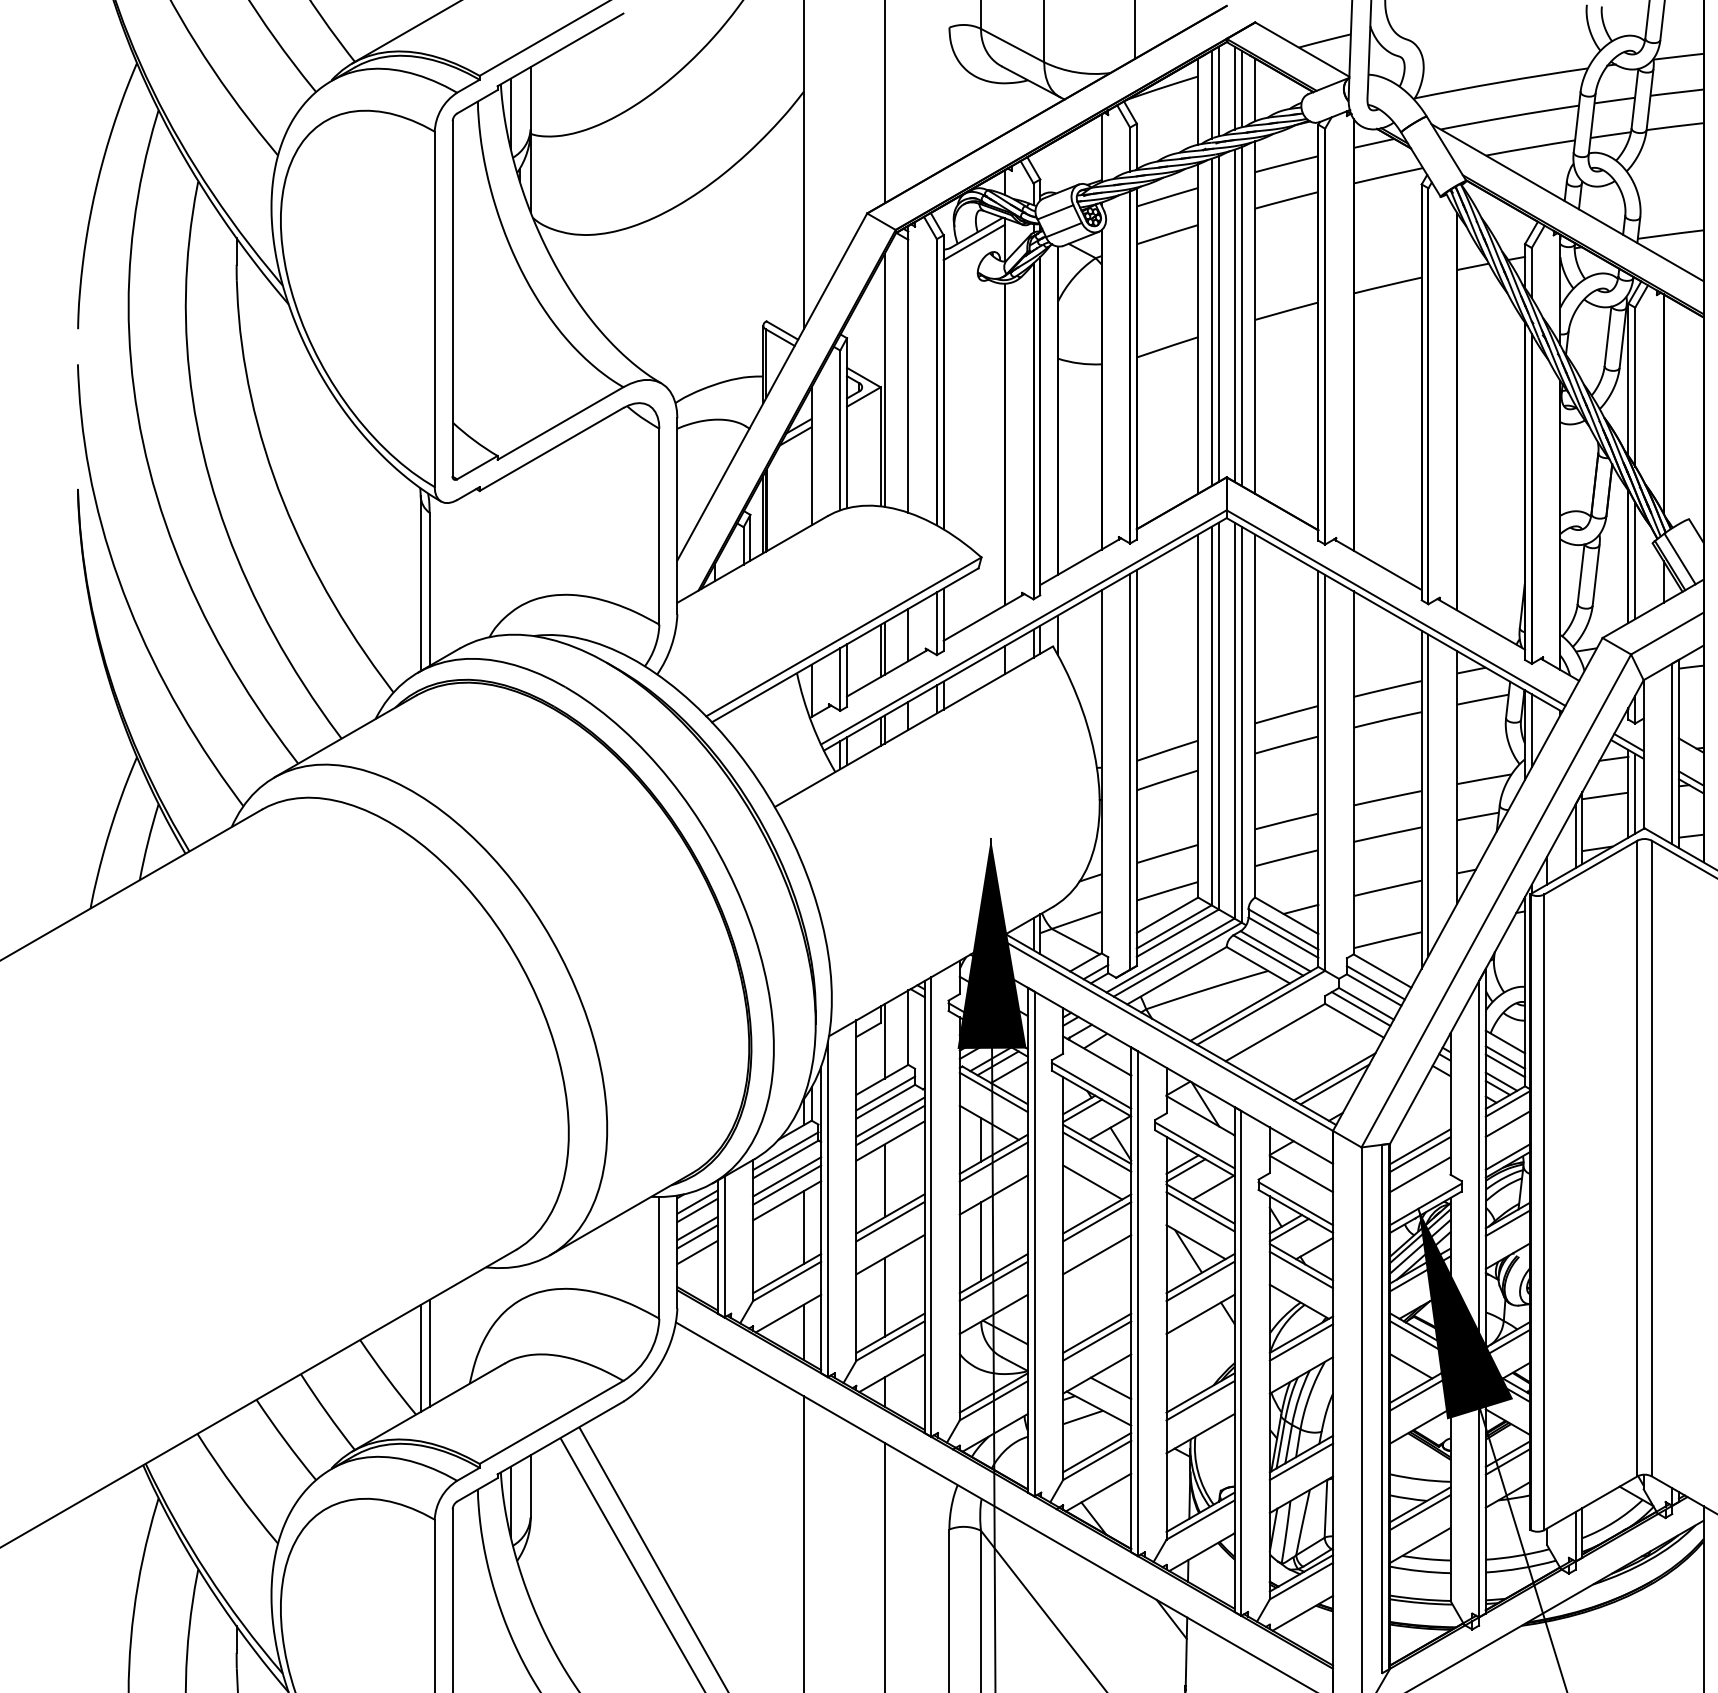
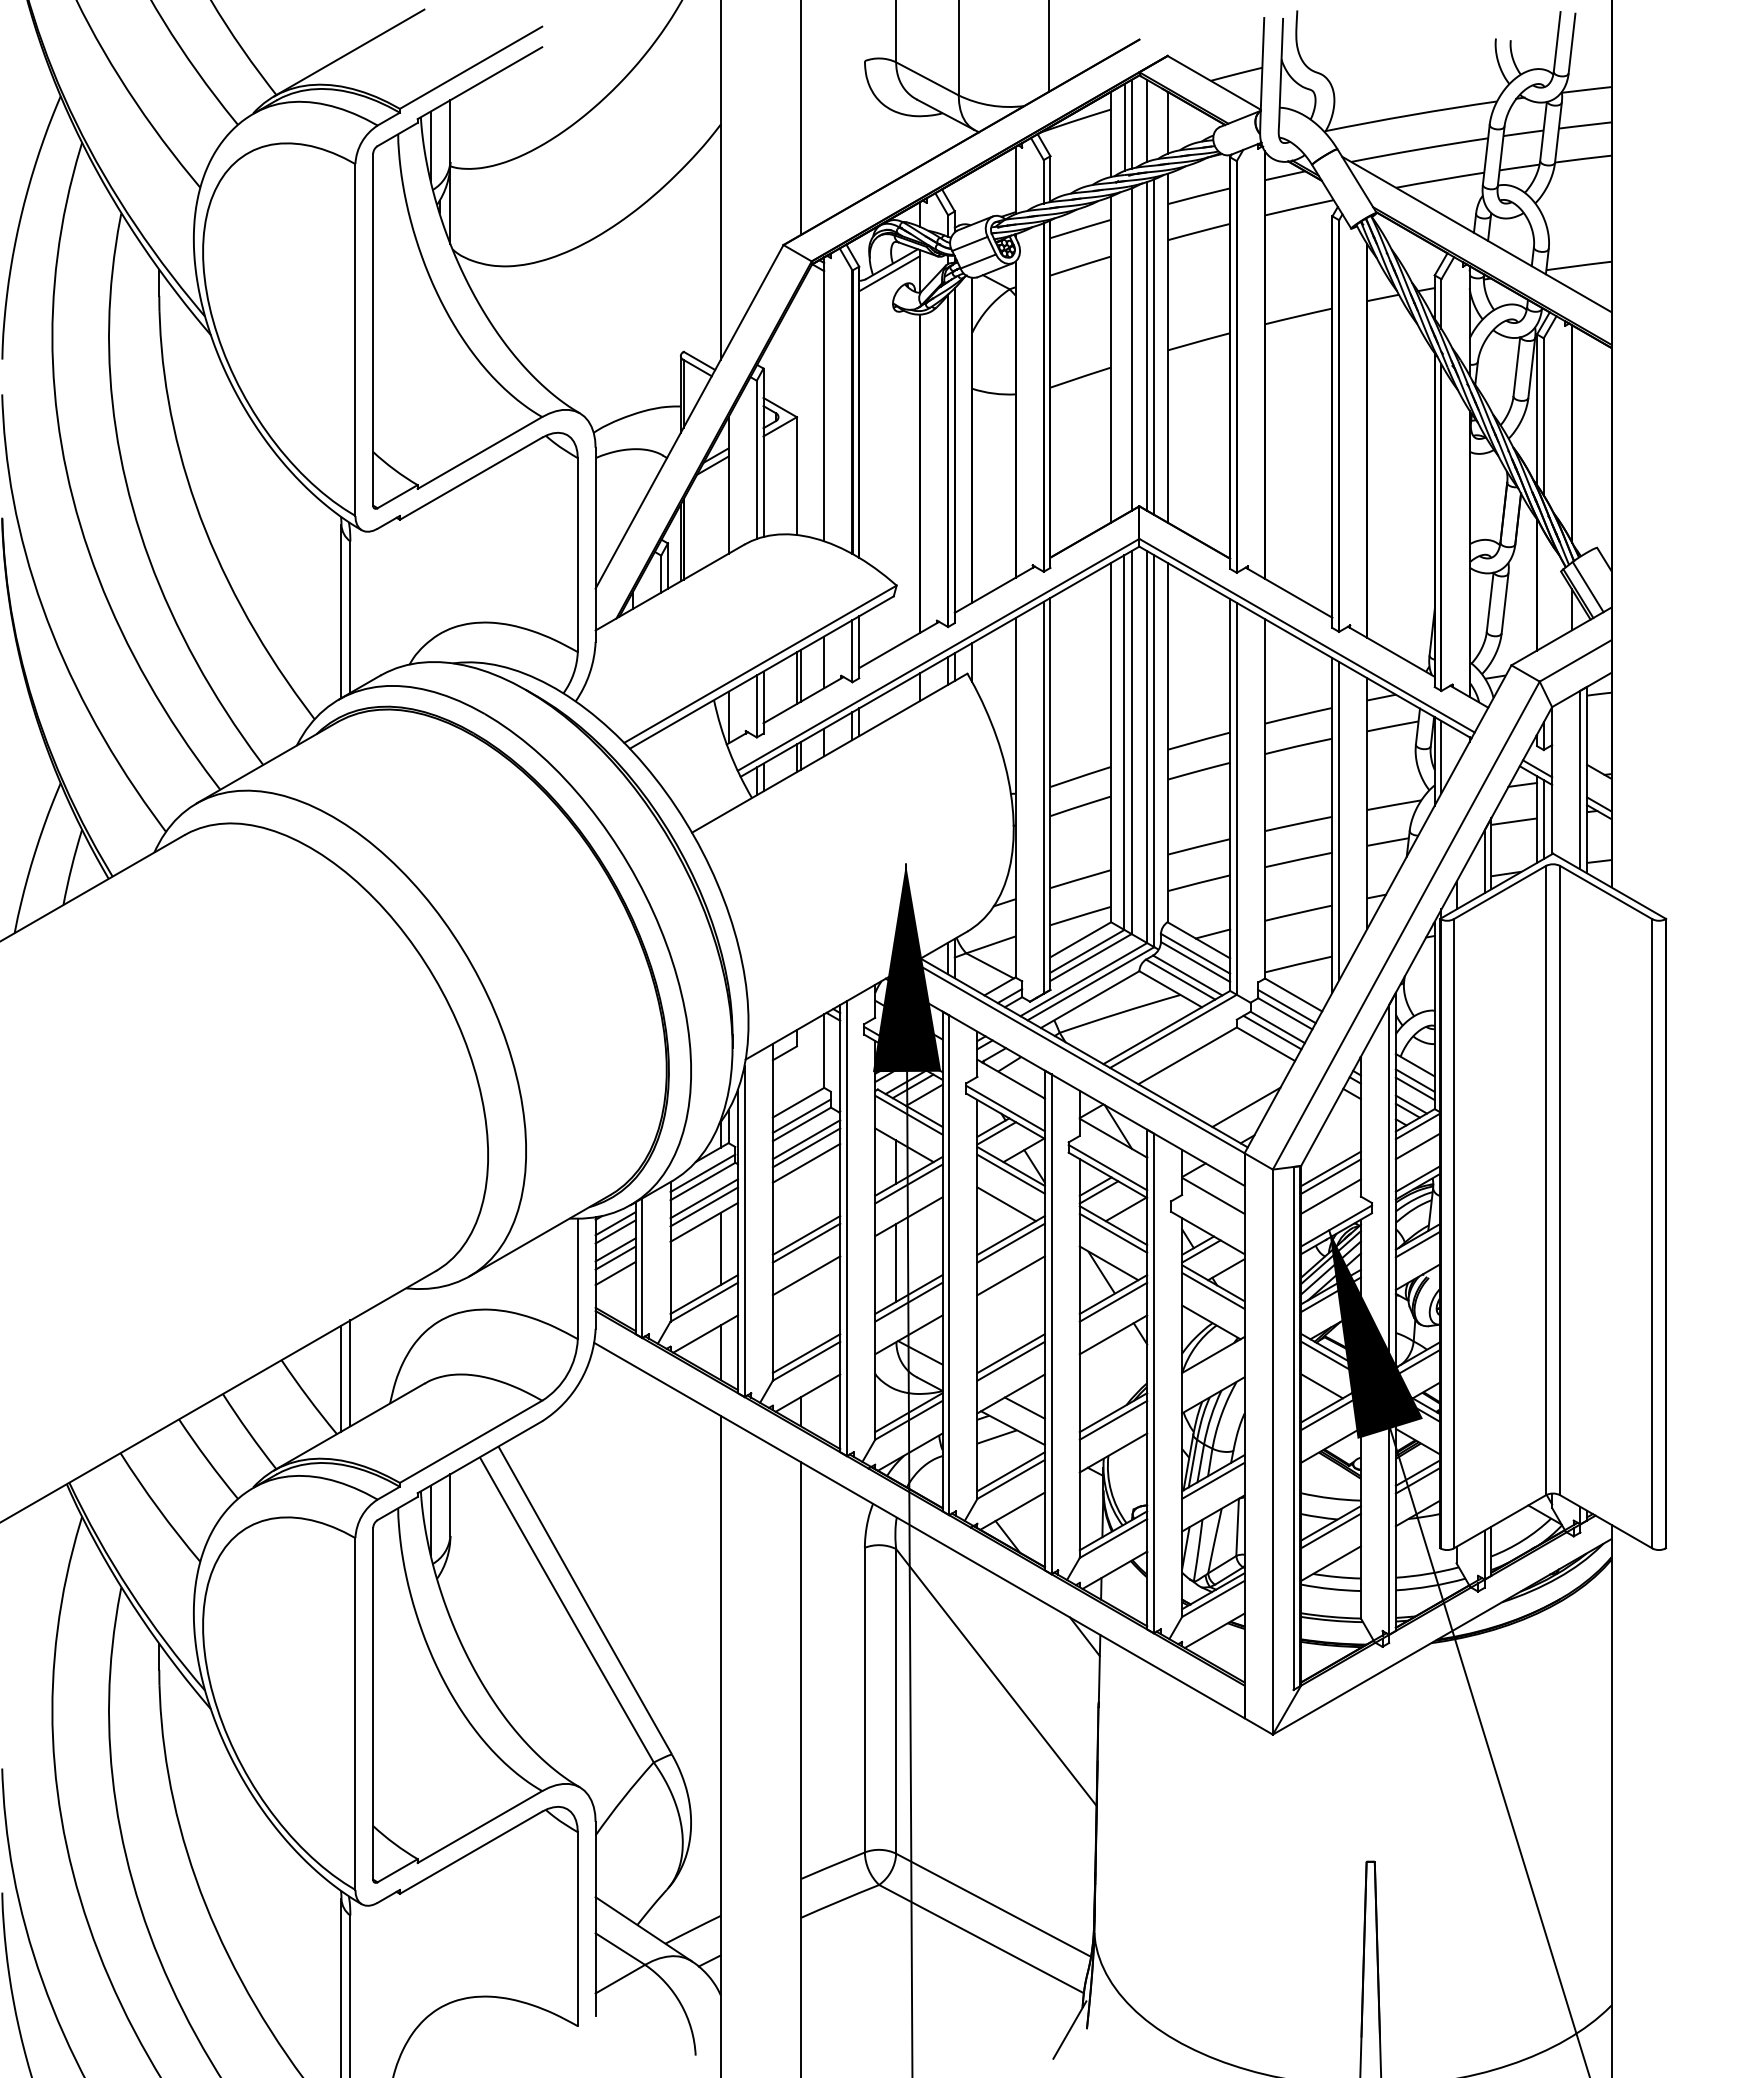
line: (1241, 88) -> (1154, 121), removed
line: (1211, 321) -> (1124, 352), removed
line: (884, 380) -> (800, 410), removed
line: (1634, 560) -> (1543, 588), removed
line: (884, 1041) -> (800, 1064), removed
line: (1333, 1076) -> (1245, 1099), removed
line: (884, 1180) -> (800, 1202), removed
line: (1295, 1203) -> (1207, 1225), removed
line: (884, 1297) -> (800, 1318), removed
line: (1301, 1342) -> (1213, 1362), removed

